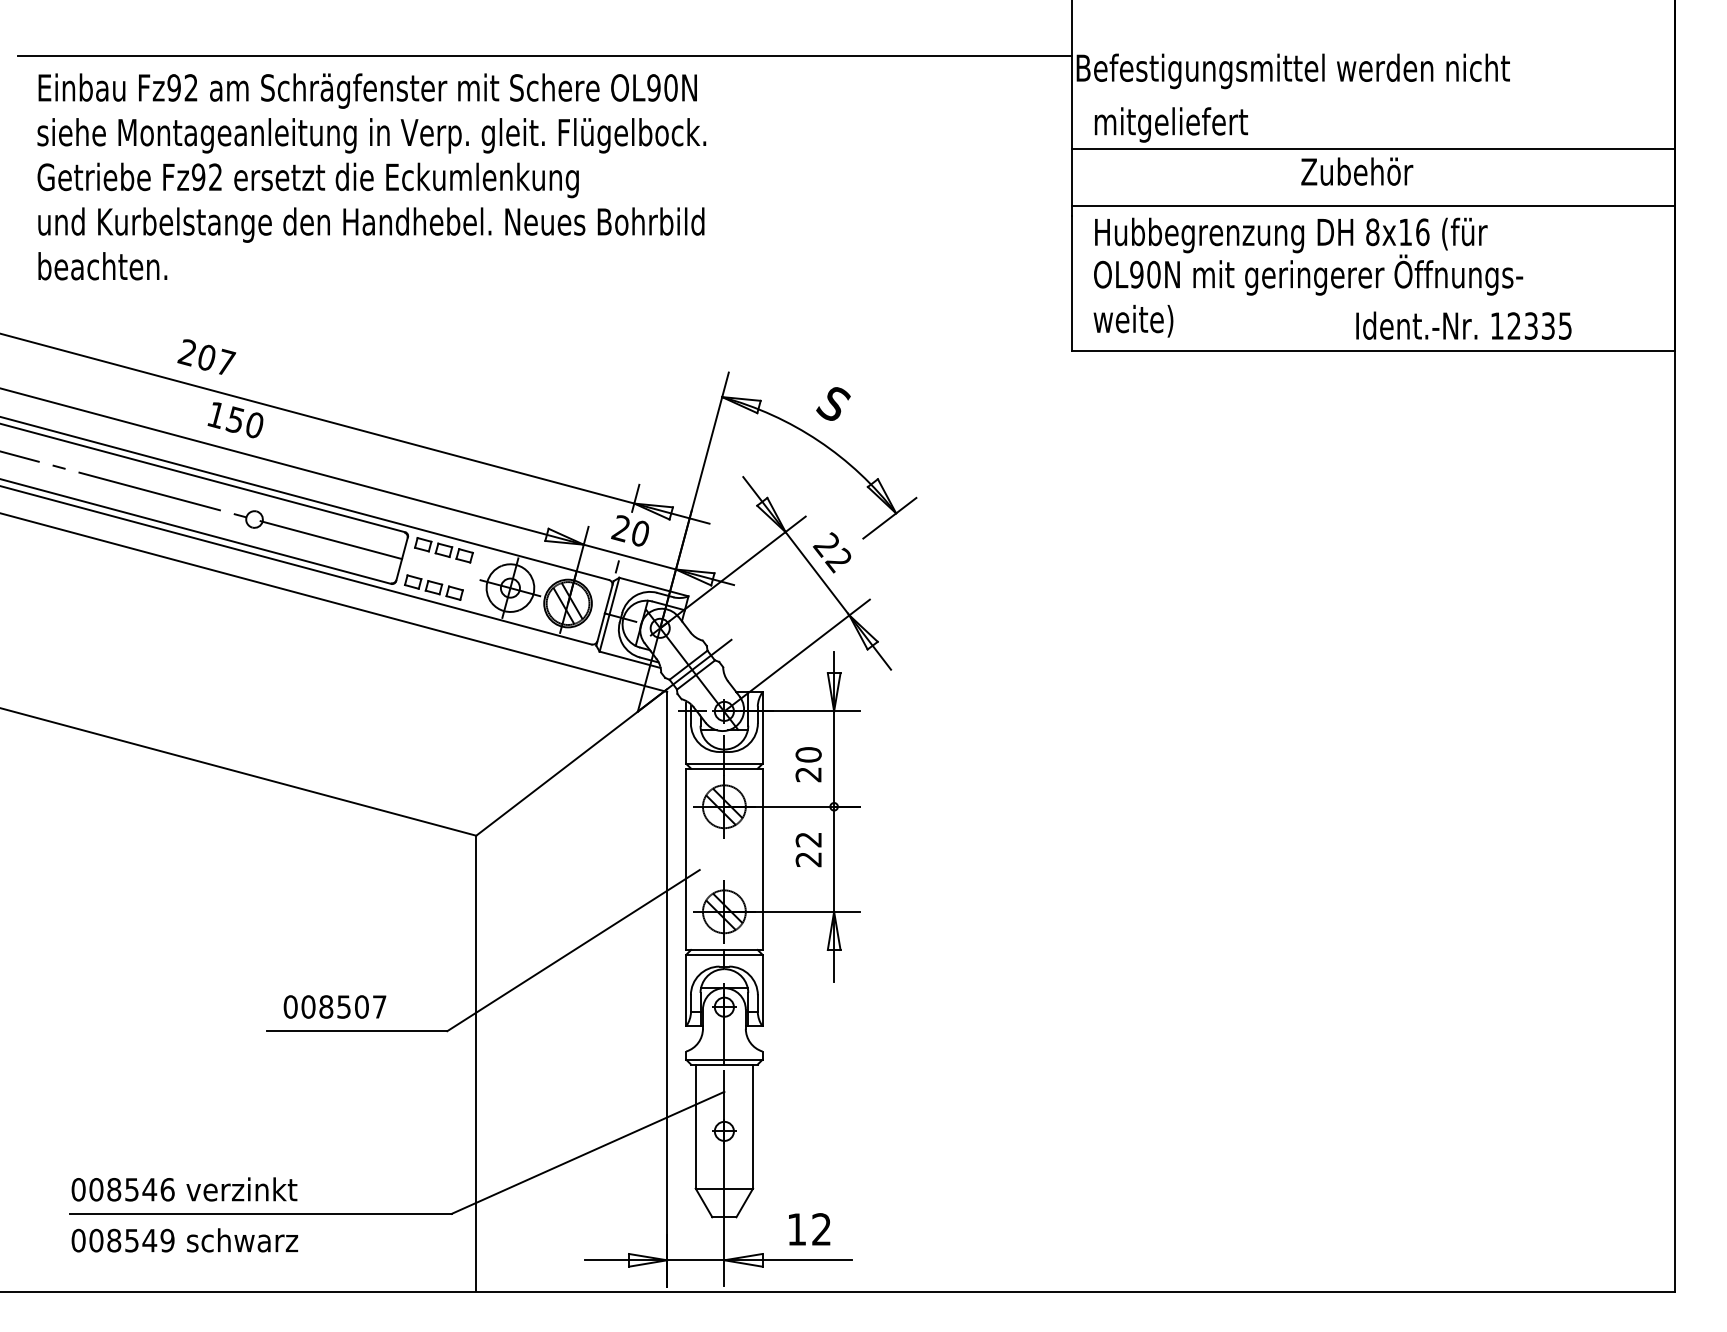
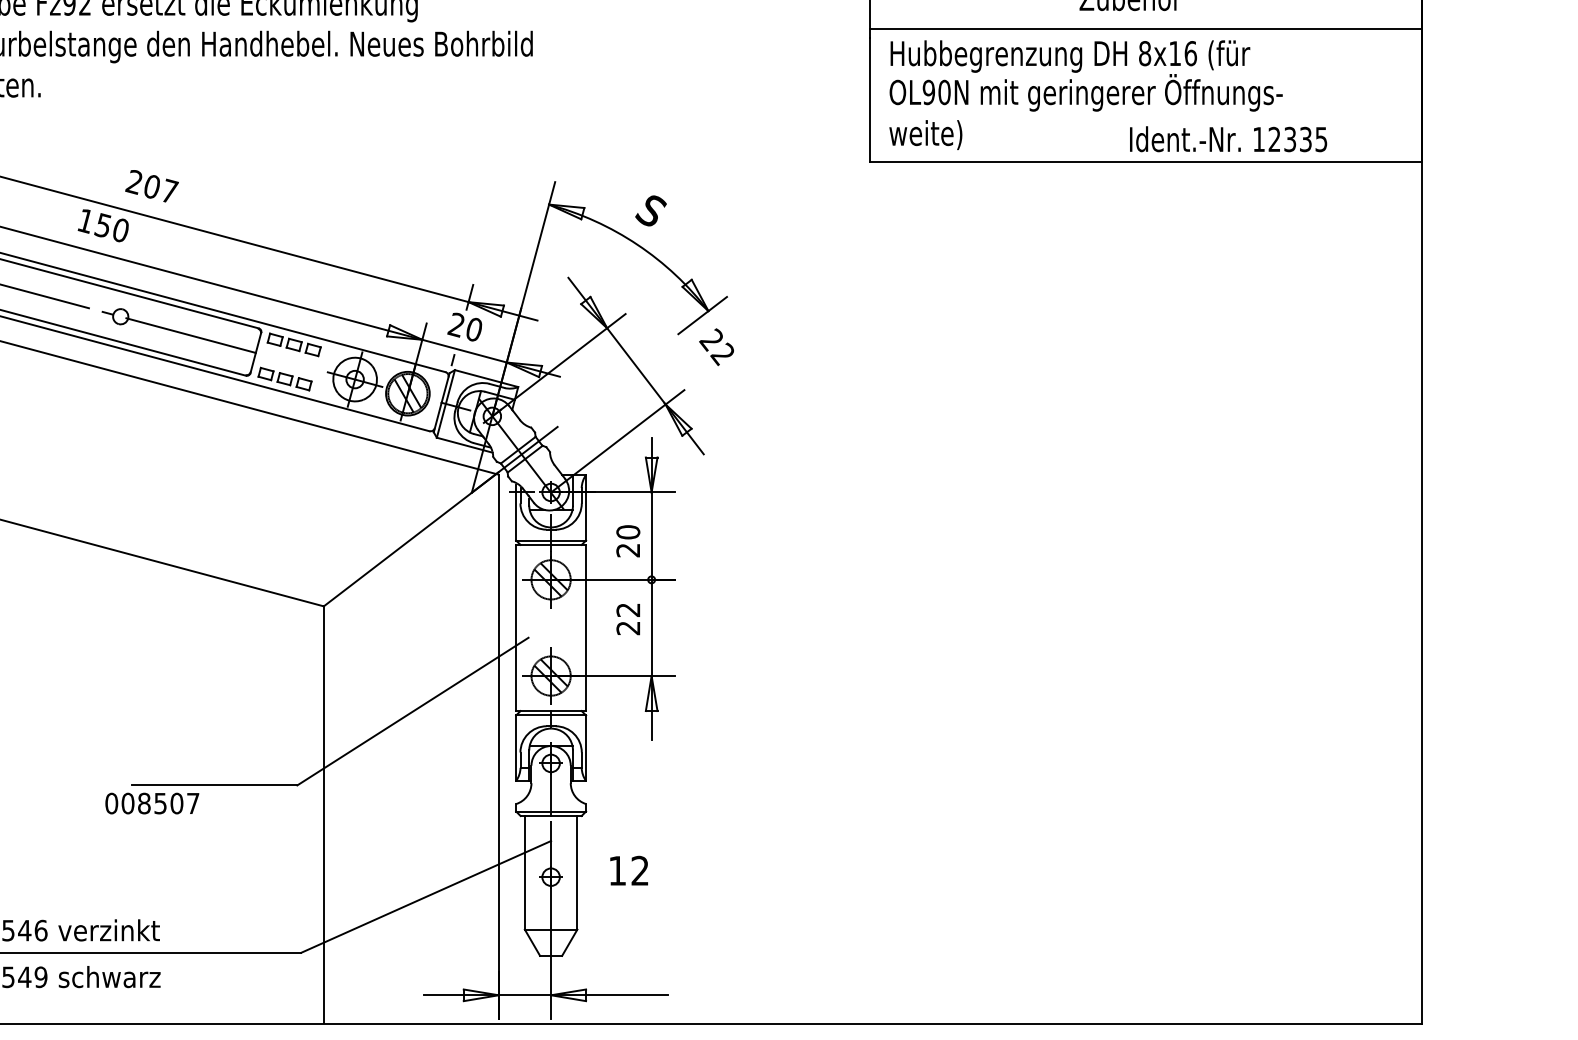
text: (206, 356) -> (151, 185), moved
text: (832, 552) -> (717, 346), moved
text: (334, 1006) -> (151, 803), moved
text: (809, 1229) -> (629, 870), moved

